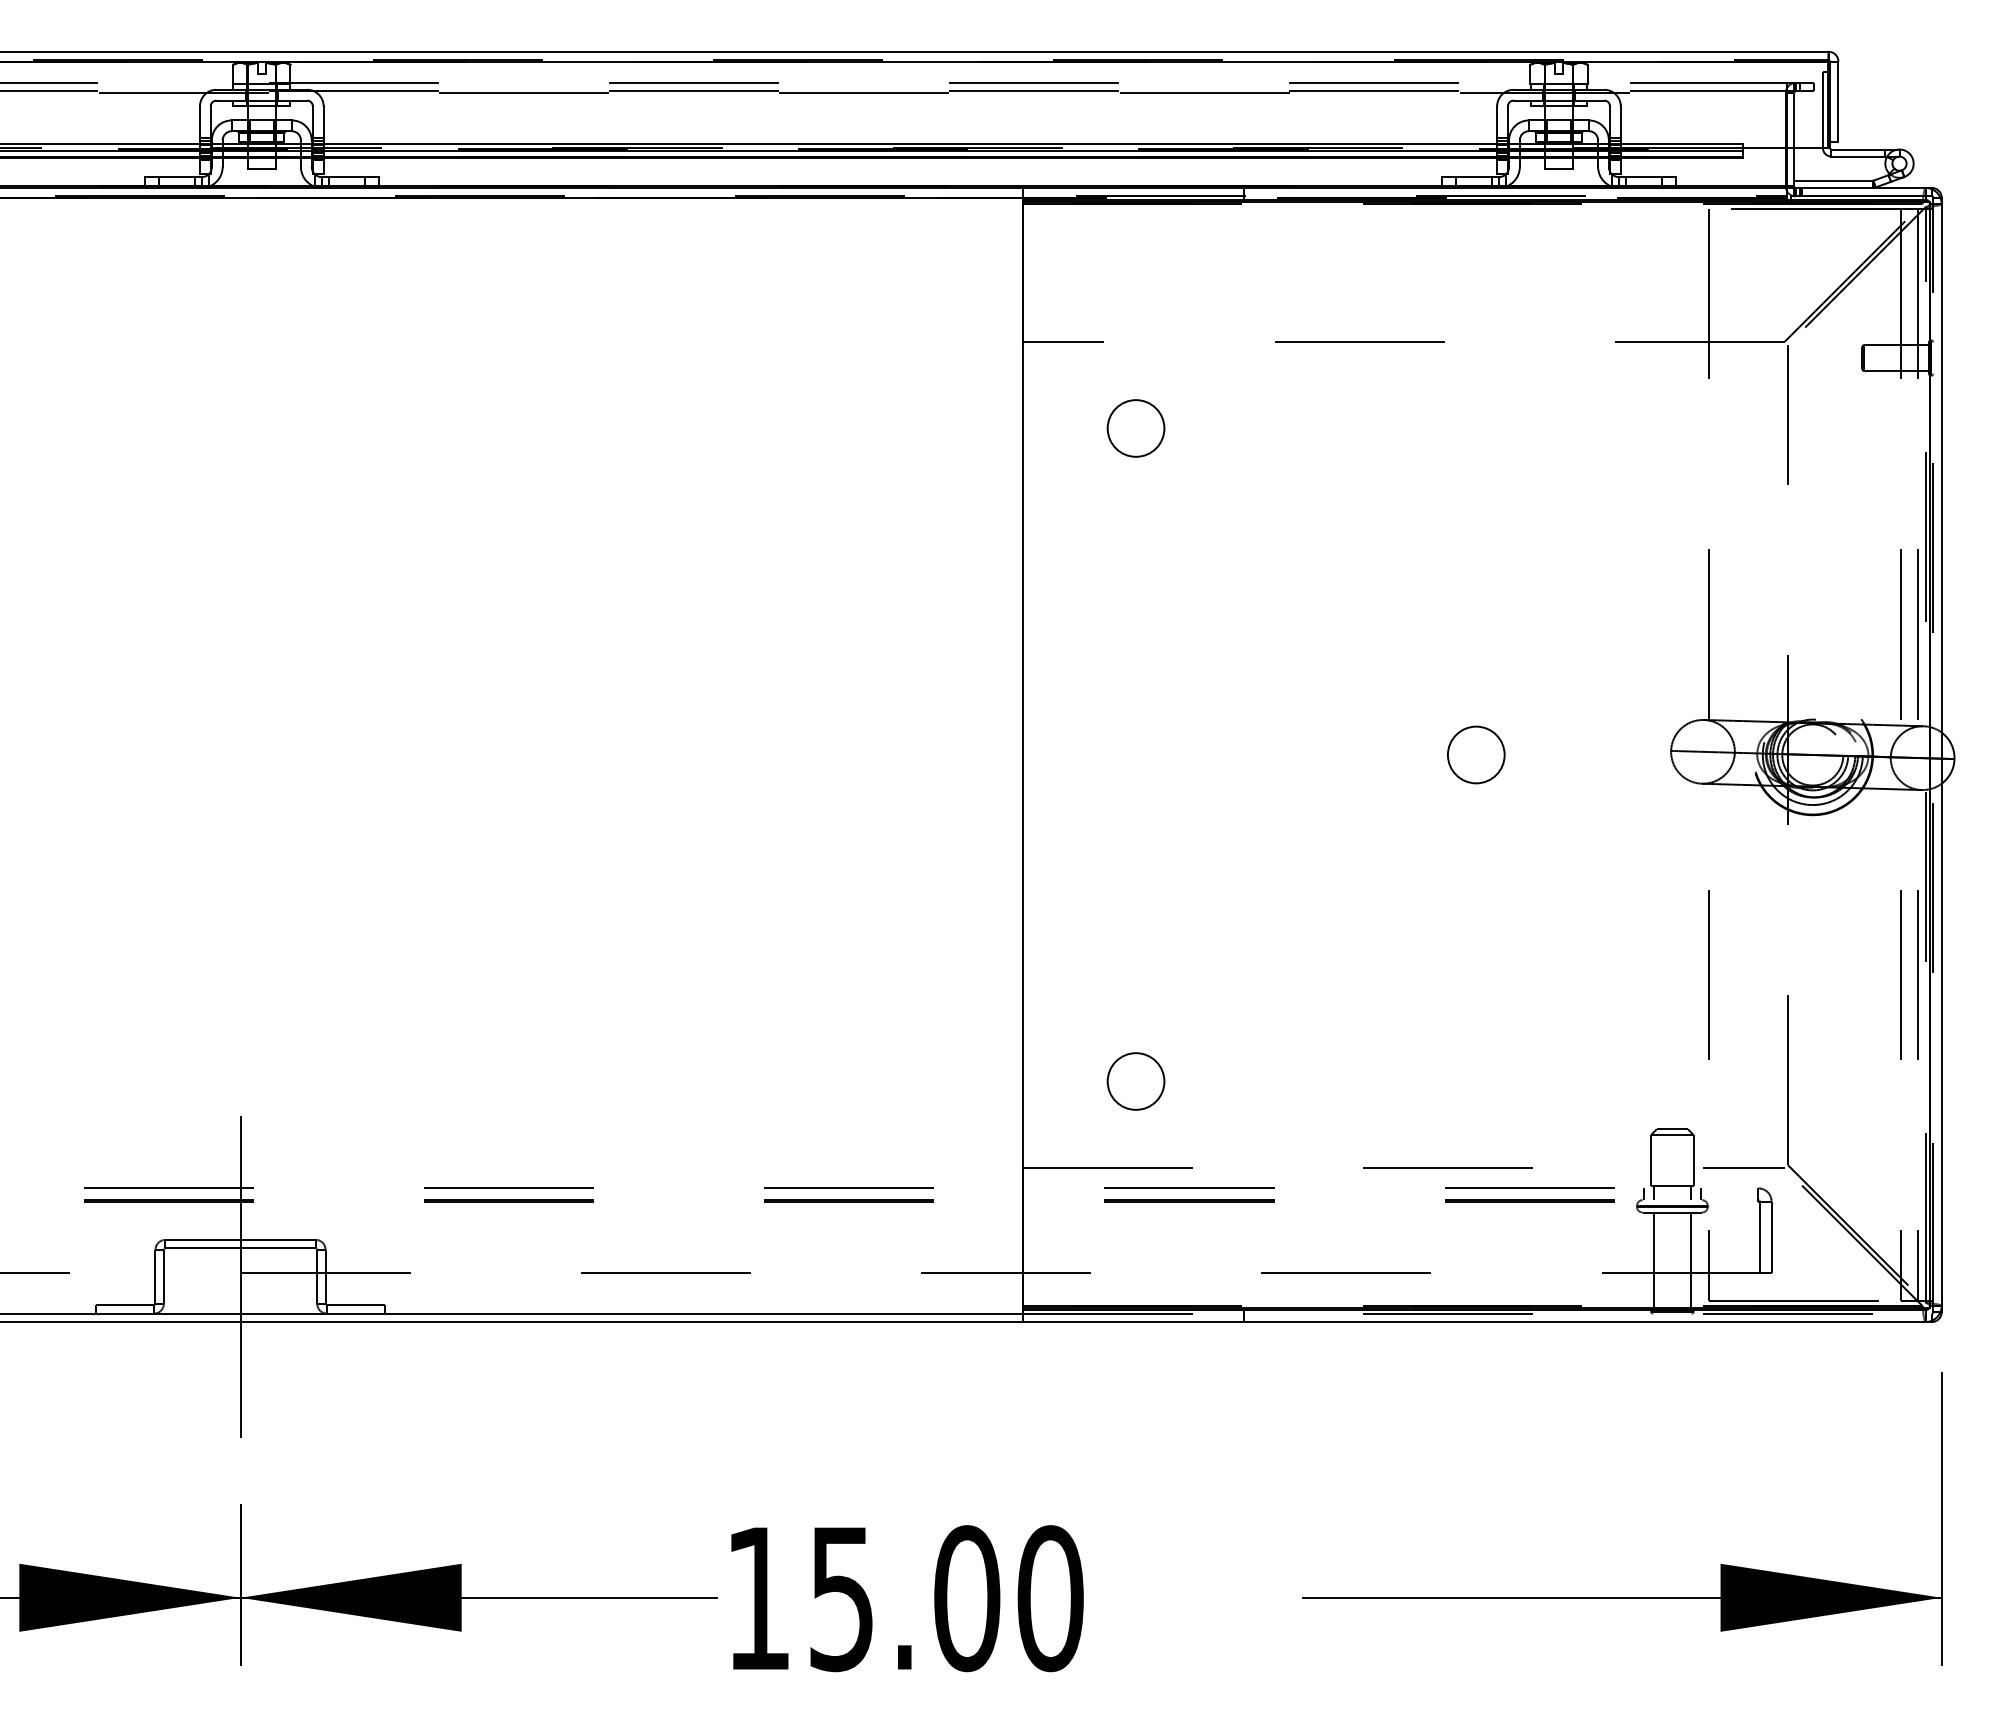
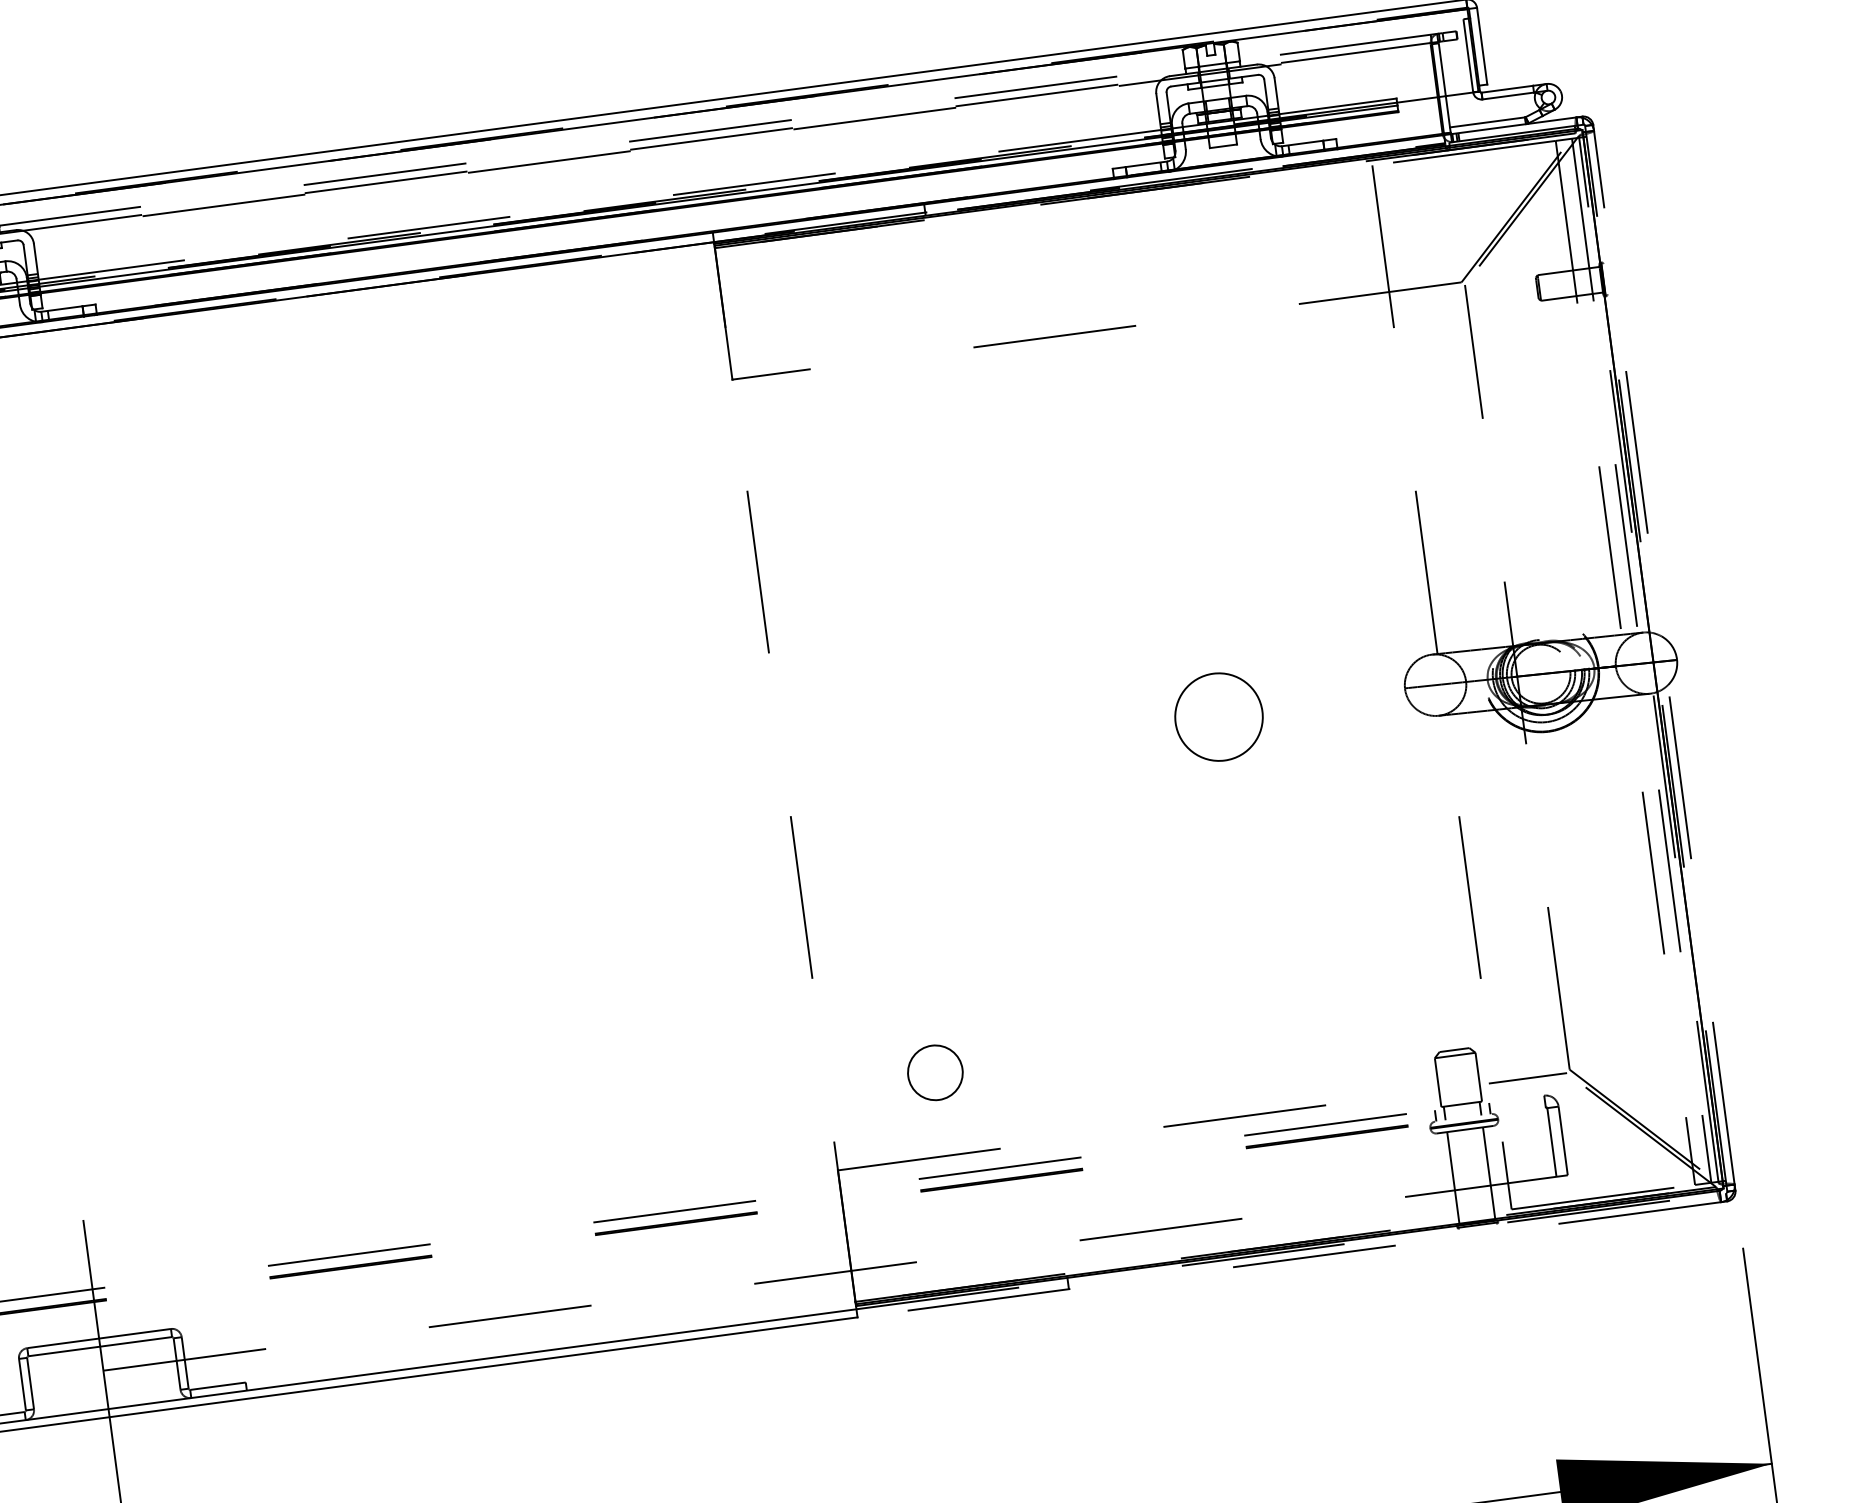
line: (910, 143) -> (599, 204), solid -> dashed
circle: (1135, 428) -> (851, 448), removed
line: (1022, 754) -> (785, 774), solid -> dashed
circle: (1476, 754) -> (1219, 716), size x1.6
line: (1941, 755) -> (1664, 658), solid -> dashed
line: (1473, 1322) -> (1288, 1260), solid -> dashed

